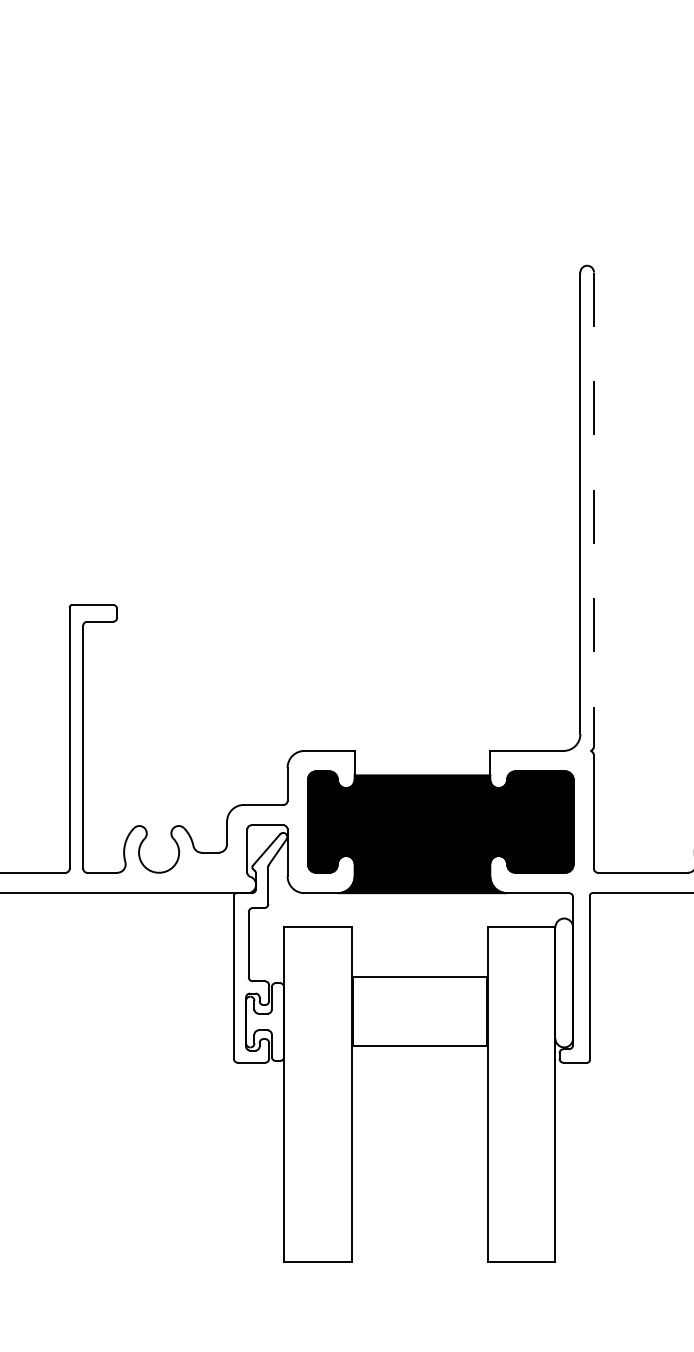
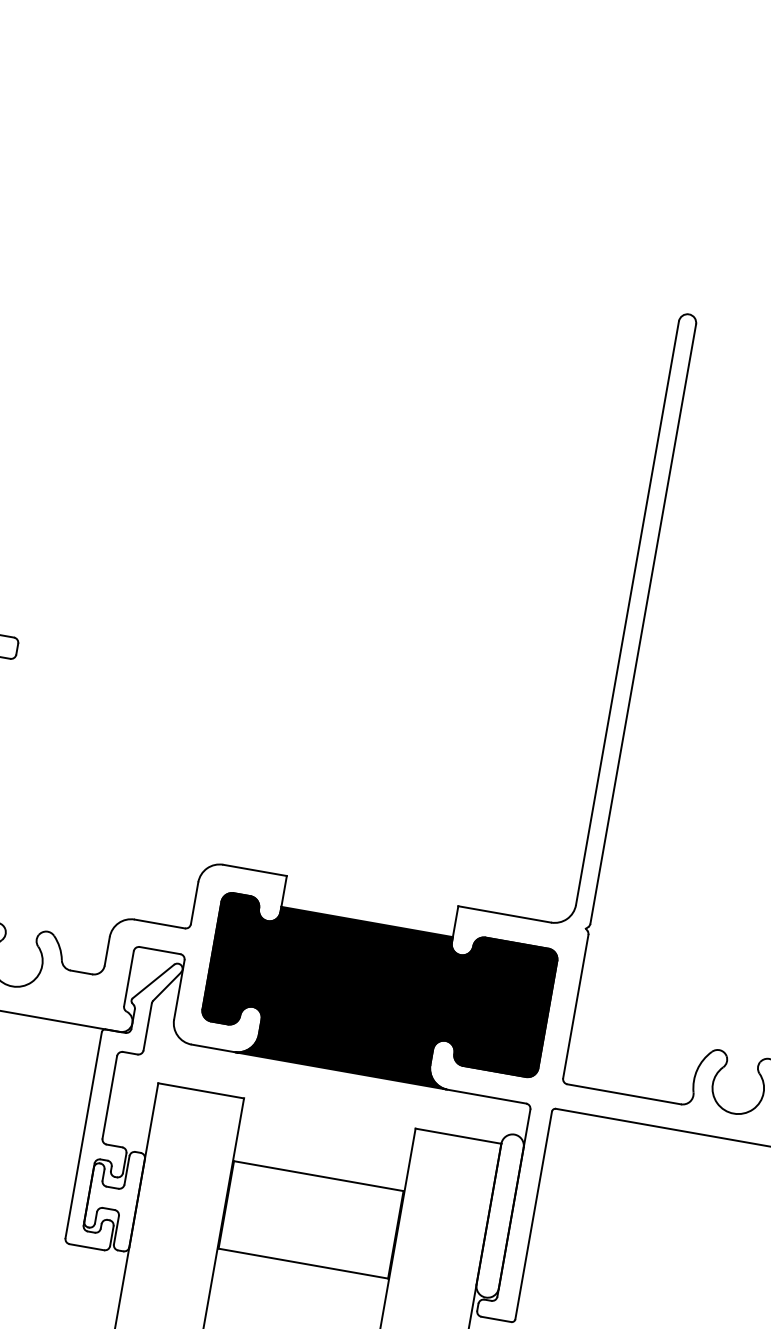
line: (593, 510) -> (642, 625), dashed -> solid

